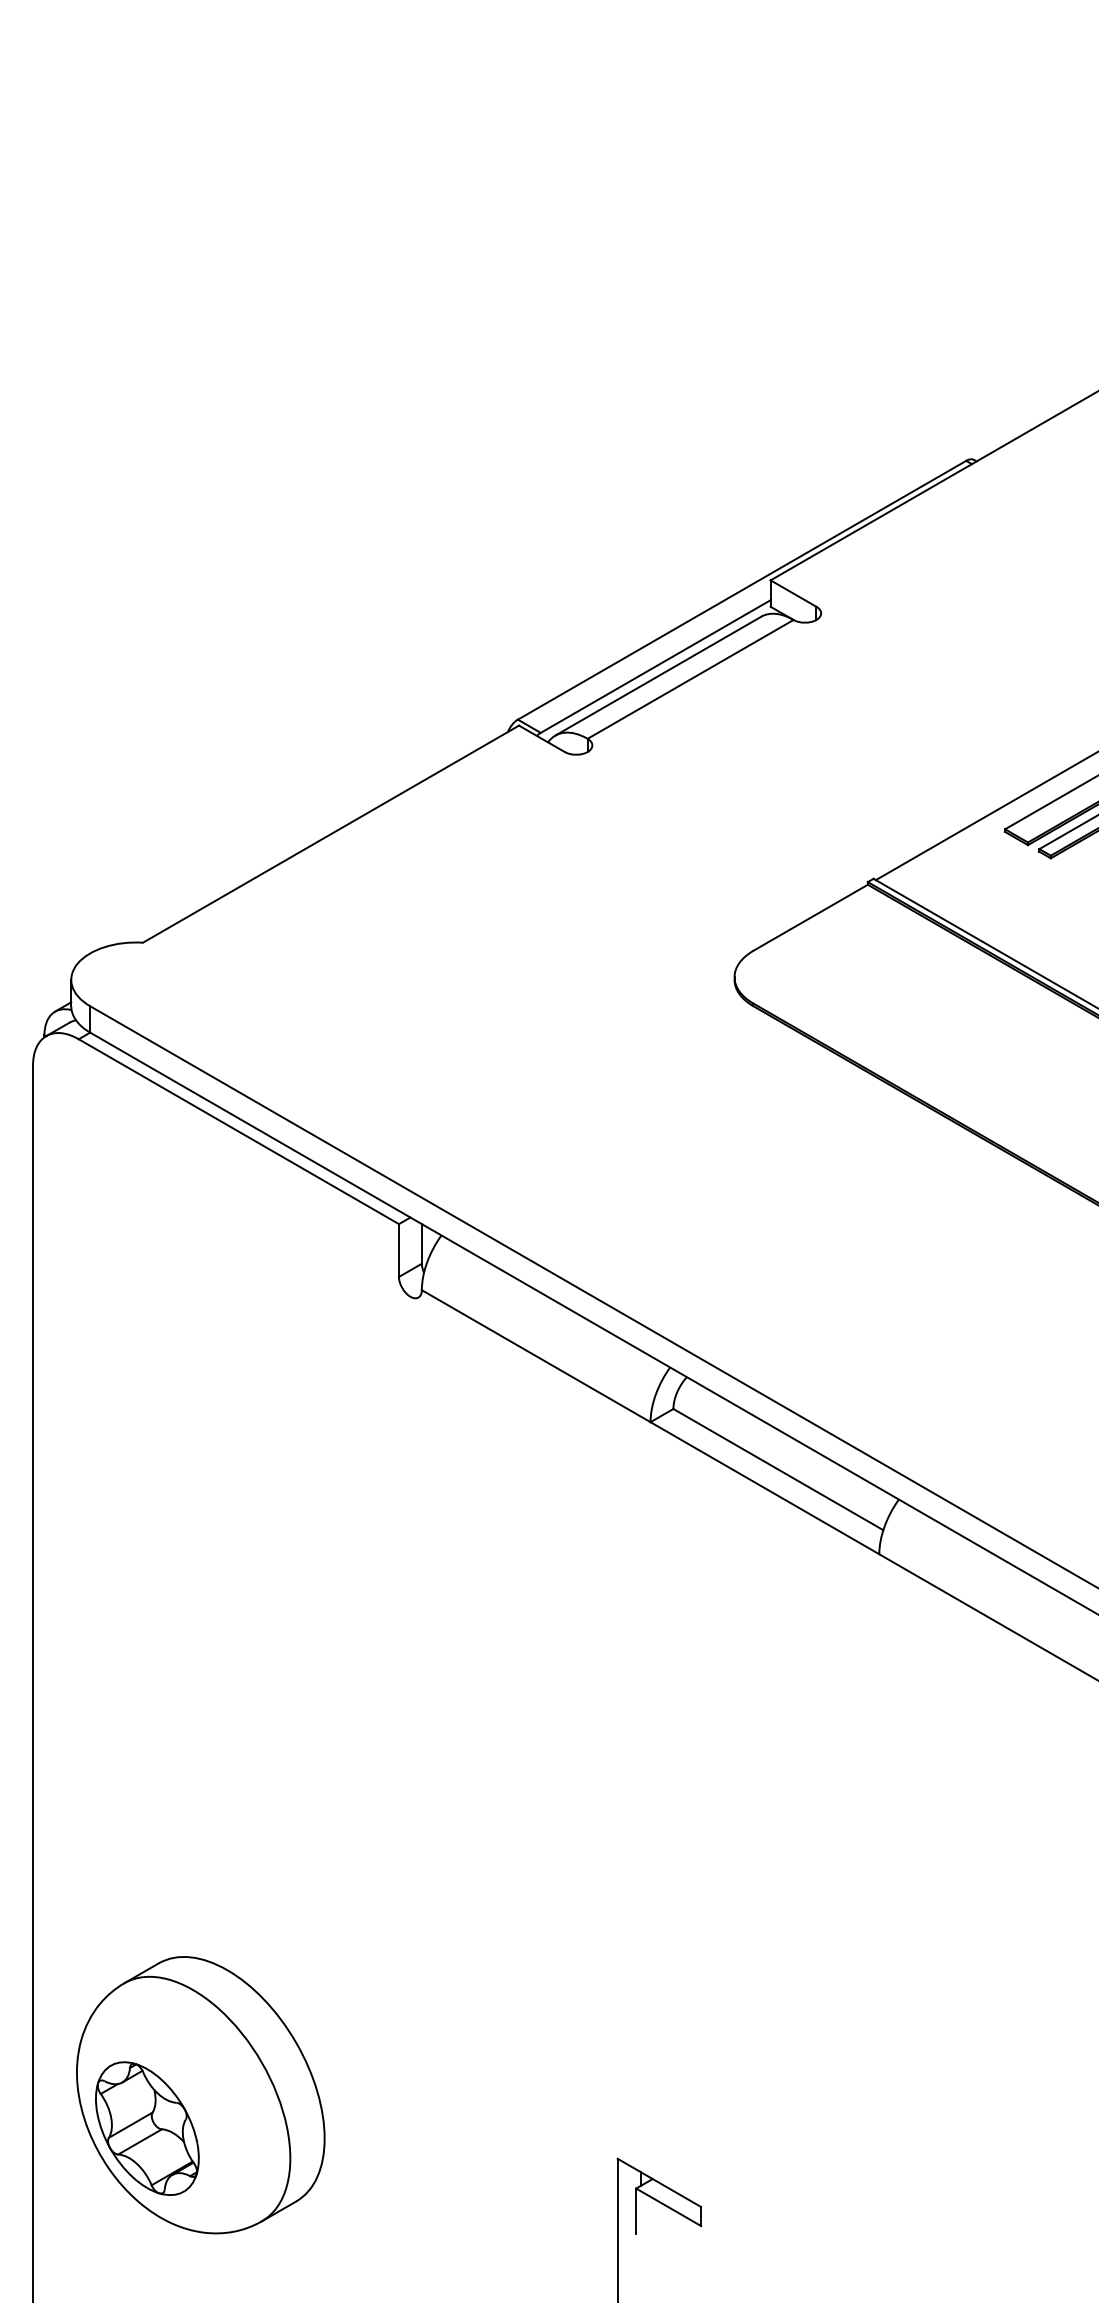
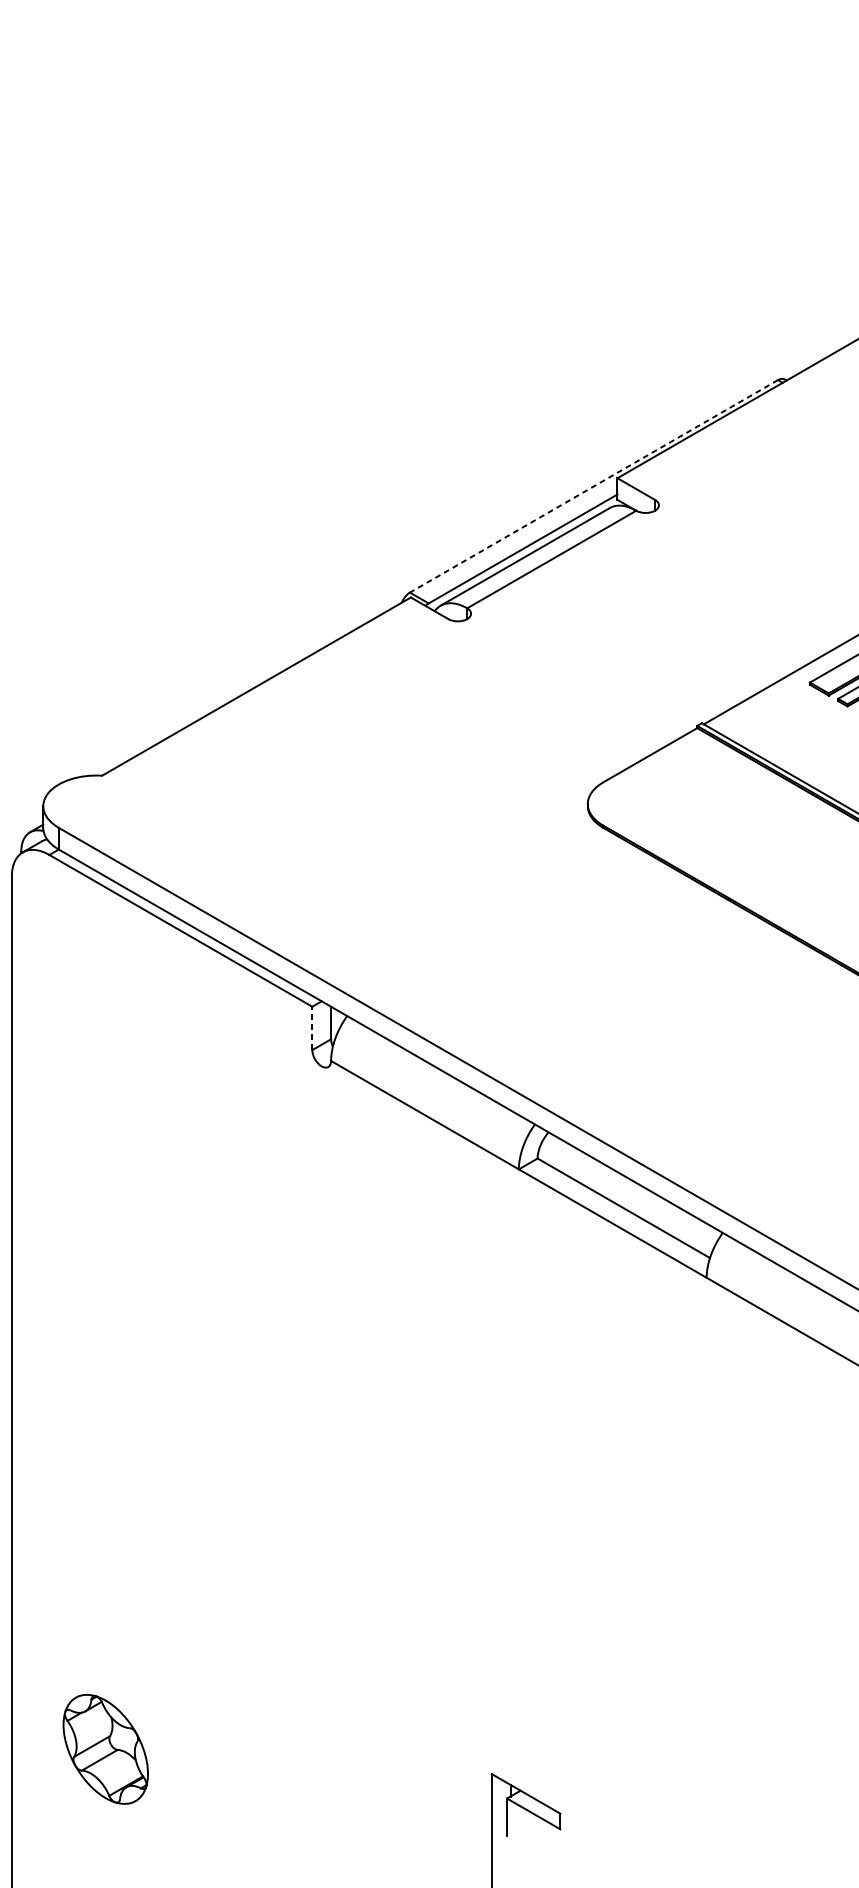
line: (742, 590) -> (594, 486), solid -> dashed
line: (398, 1250) -> (311, 1028), solid -> dashed
part: (200, 2095) -> (149, 1722), removed

